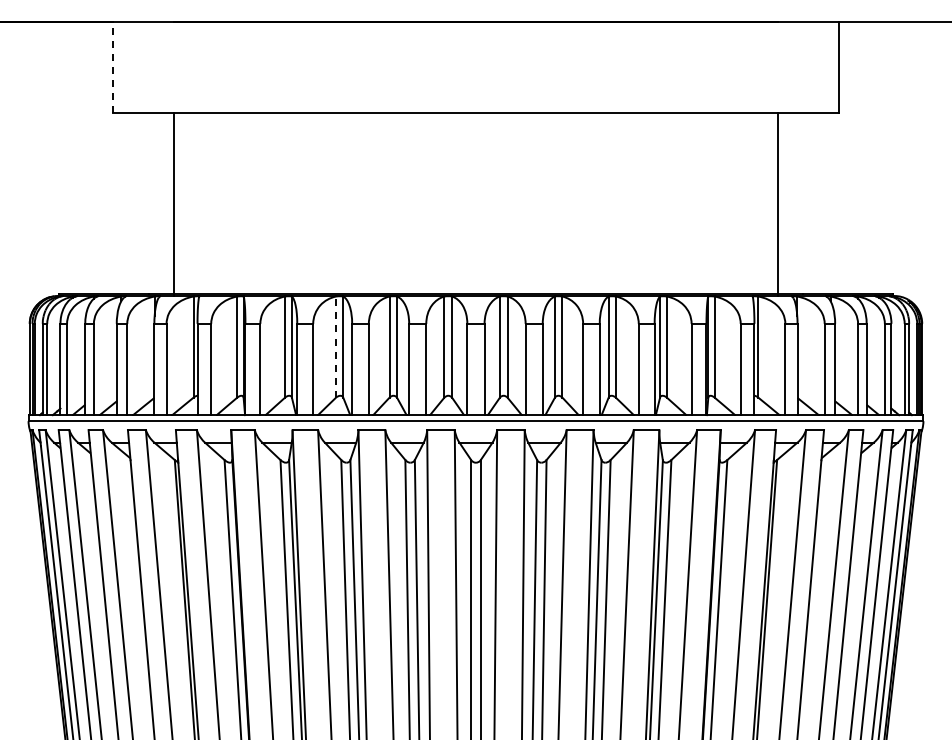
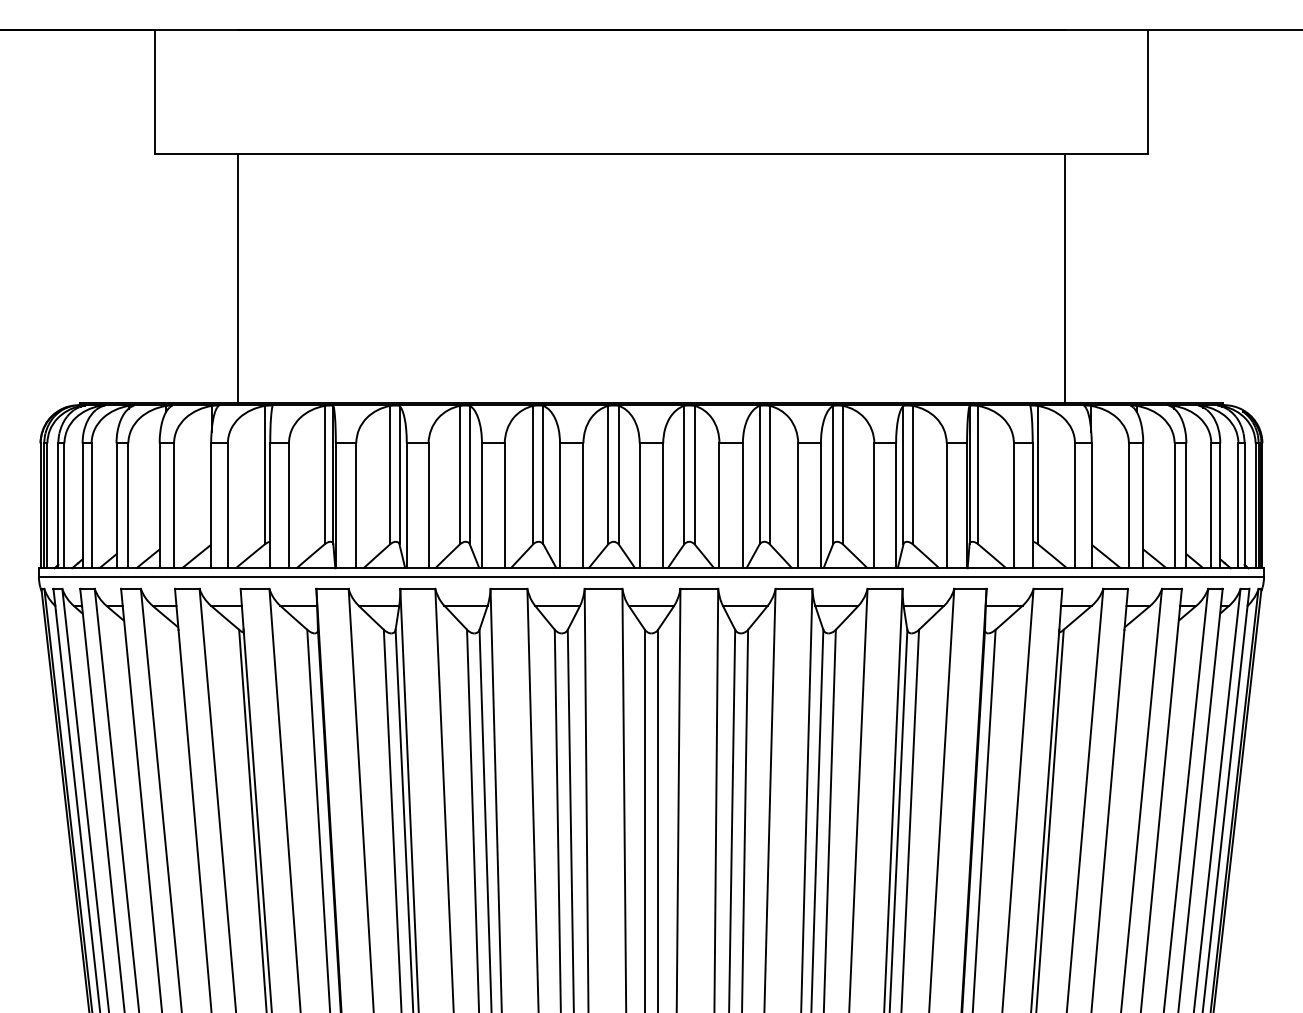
line: (113, 66) -> (155, 90), dashed -> solid
line: (336, 347) -> (460, 475), dashed -> solid

